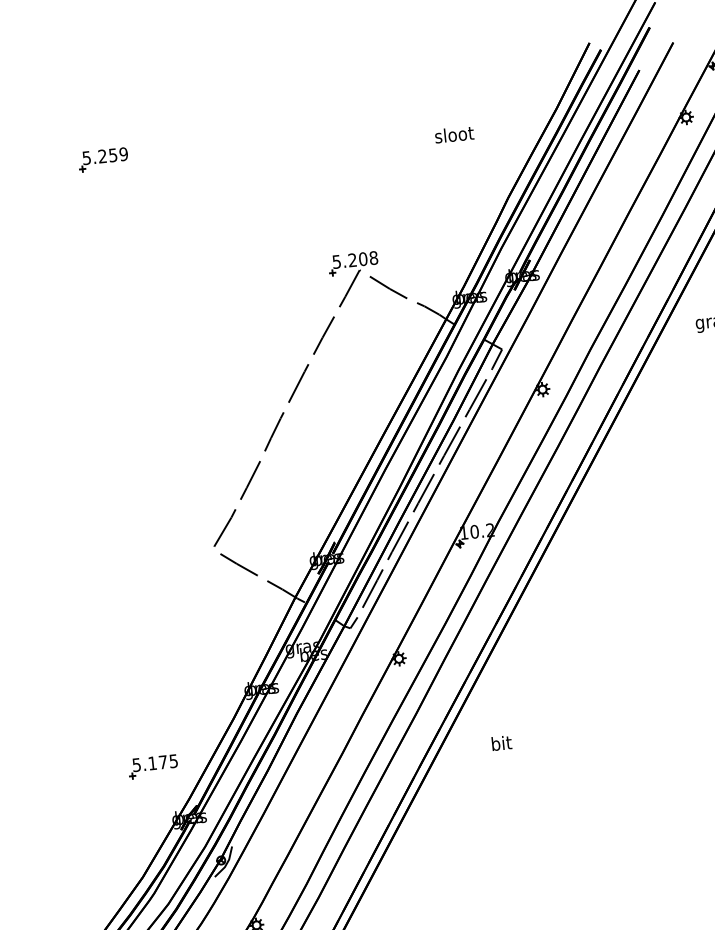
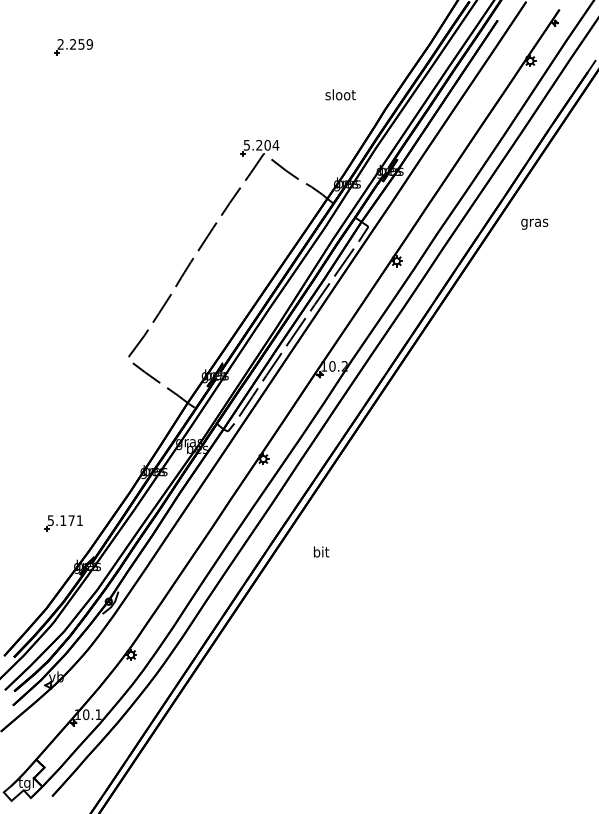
text: (454, 134) -> (340, 94), moved
text: (86, 158) -> (60, 44), 5.259 -> 2.259
text: (373, 258) -> (275, 145), 5.208 -> 5.204
text: (501, 742) -> (321, 551), moved
text: (173, 761) -> (79, 520), 5.175 -> 5.171

